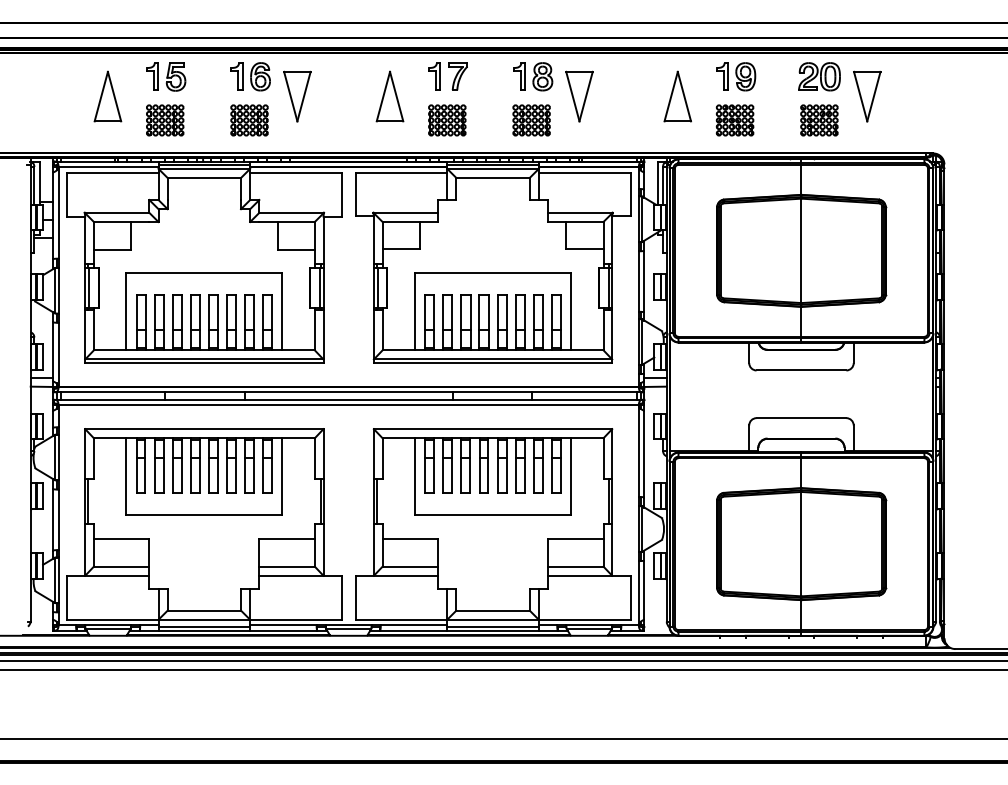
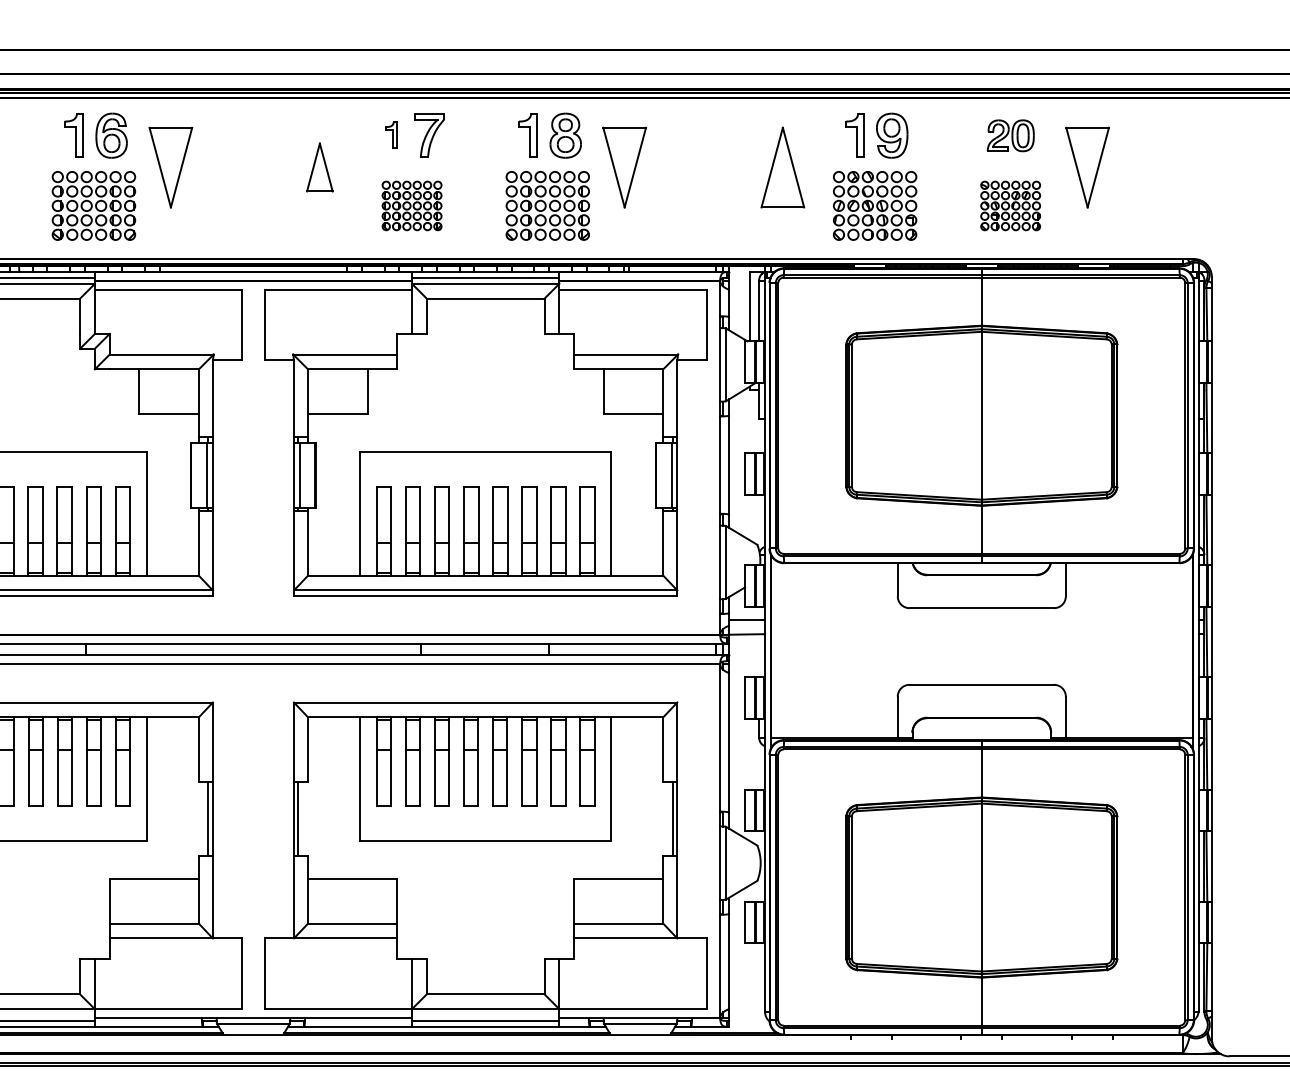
part: (434, 76) -> (391, 135), size x0.6
part: (819, 76) -> (1010, 135), size x0.7
part: (389, 96) -> (319, 167), size x0.6
part: (249, 120) -> (93, 206), size x1.4
part: (531, 120) -> (547, 206), size x1.4
part: (734, 120) -> (874, 206), size x1.4

